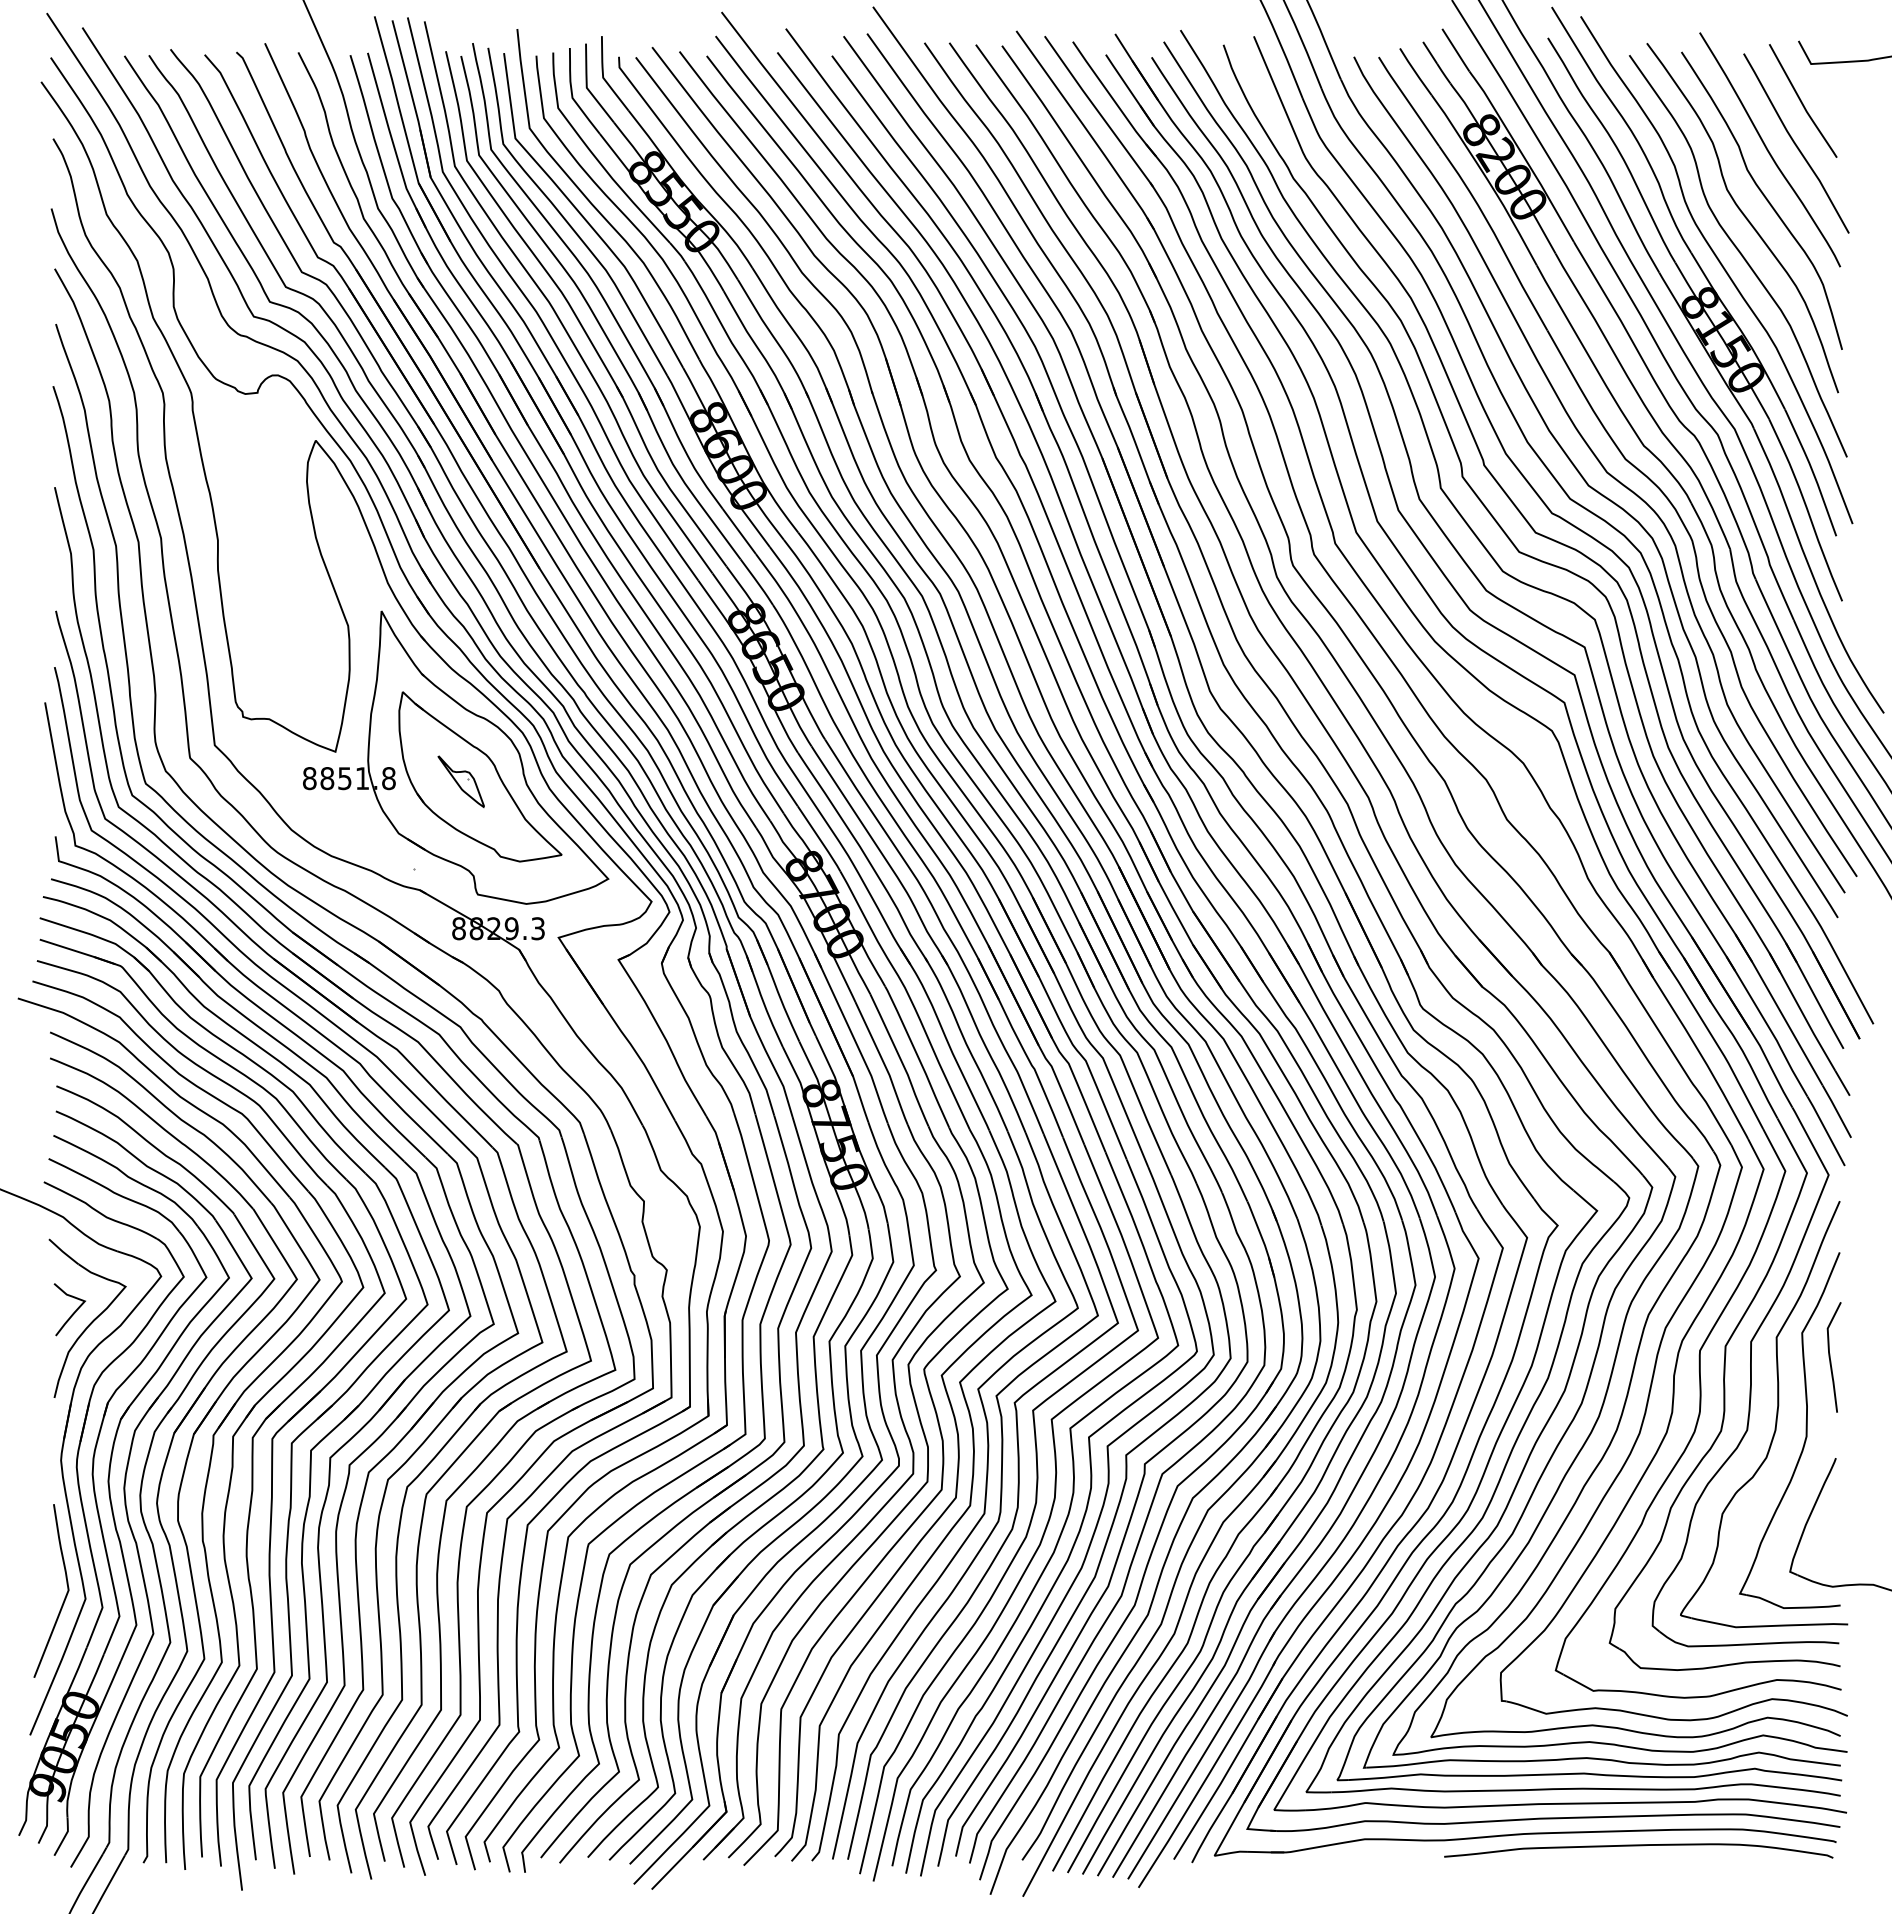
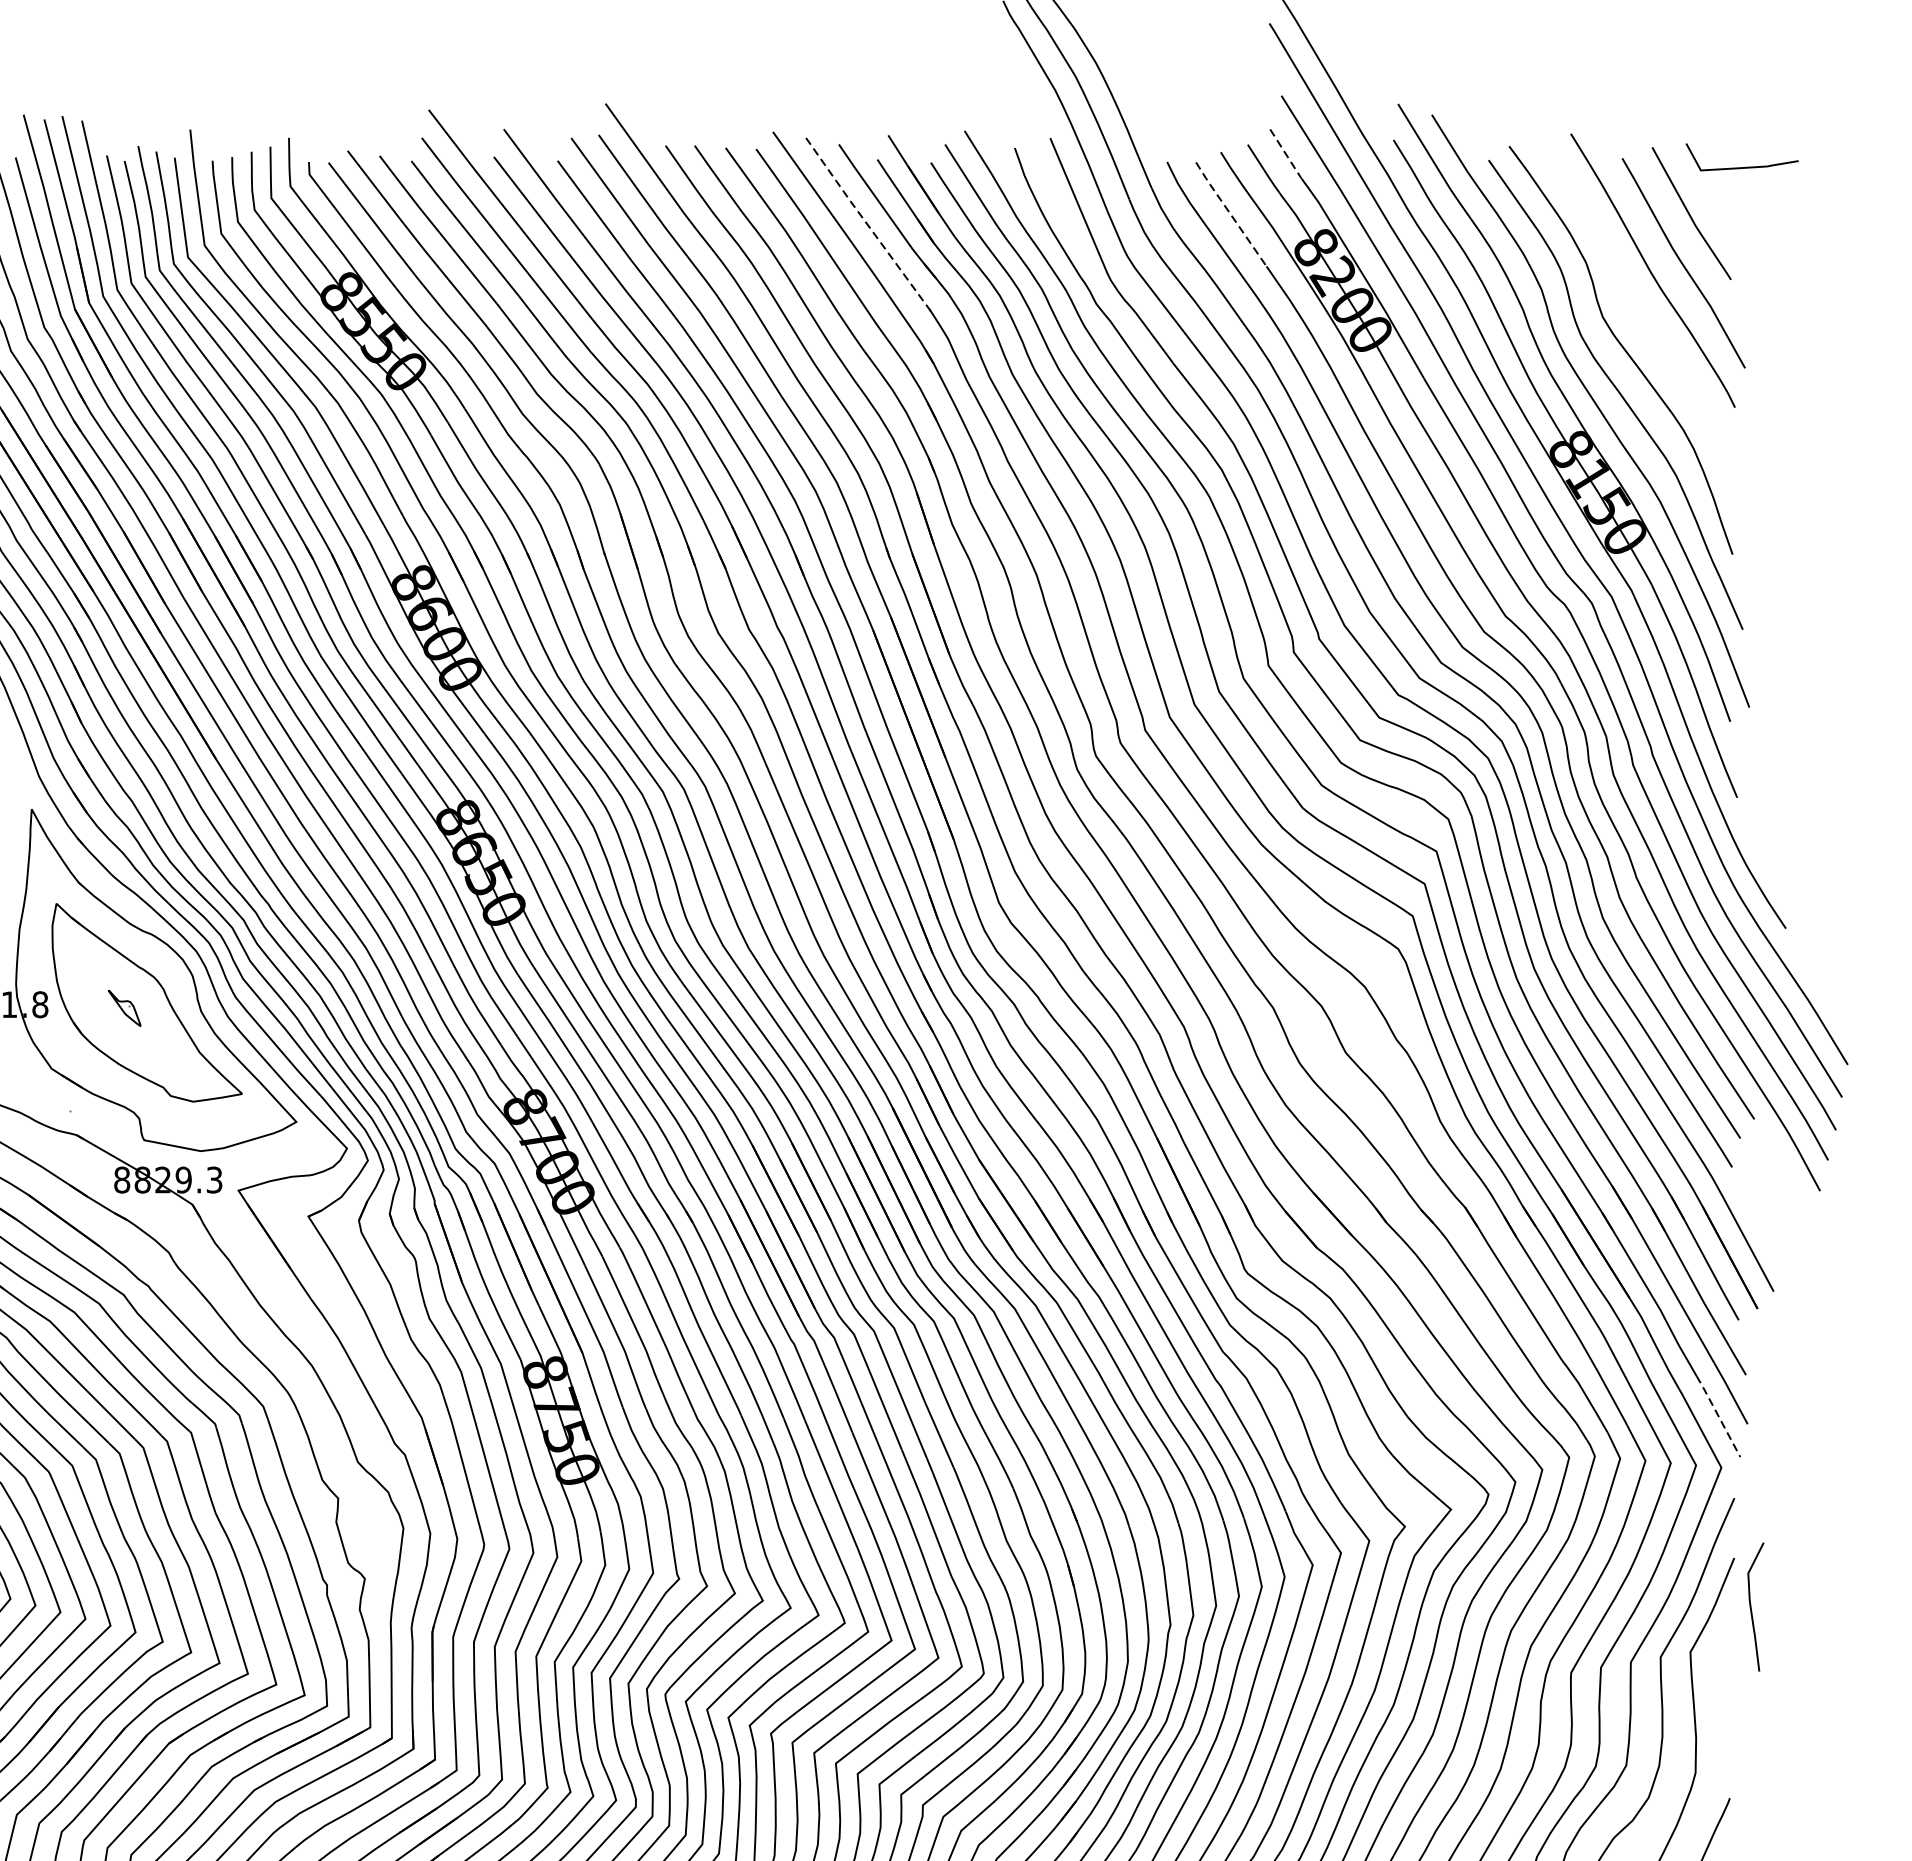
line: (1456, 51) -> (1286, 155), solid -> dashed
line: (1407, 100) -> (1229, 213), solid -> dashed
line: (1098, 112) -> (868, 227), solid -> dashed
curve: (1765, 199) -> (1647, 328), removed
part: (460, 781) -> (123, 1008), size x0.6
line: (1826, 1131) -> (1718, 1416), solid -> dashed
curve: (1830, 1357) -> (1751, 1607), moved

